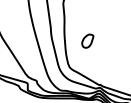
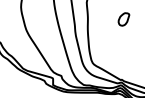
part: (87, 41) -> (123, 19), moved

